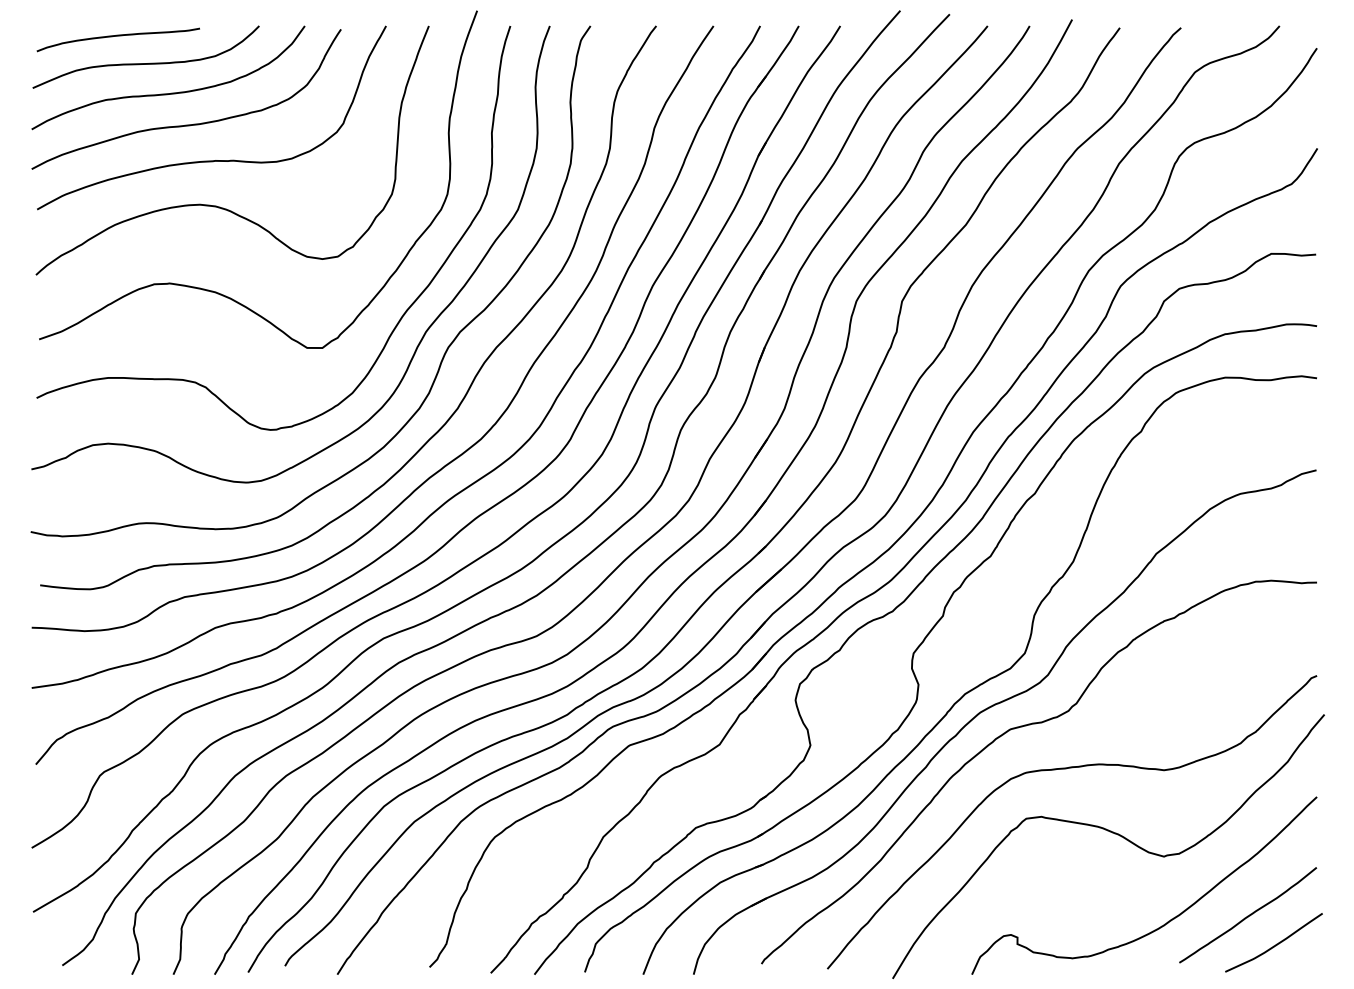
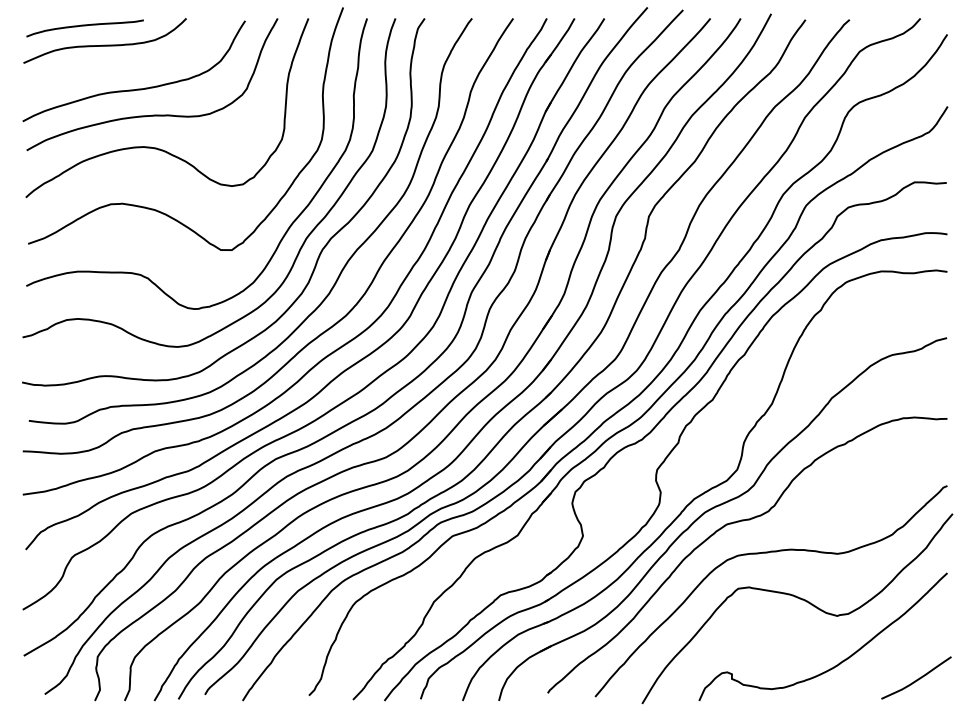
curve: (171, 92) -> (123, 66), removed
curve: (1248, 915) -> (898, 658), removed

